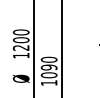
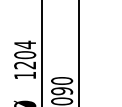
text: (20, 32) -> (24, 44), 1200 -> 1204

